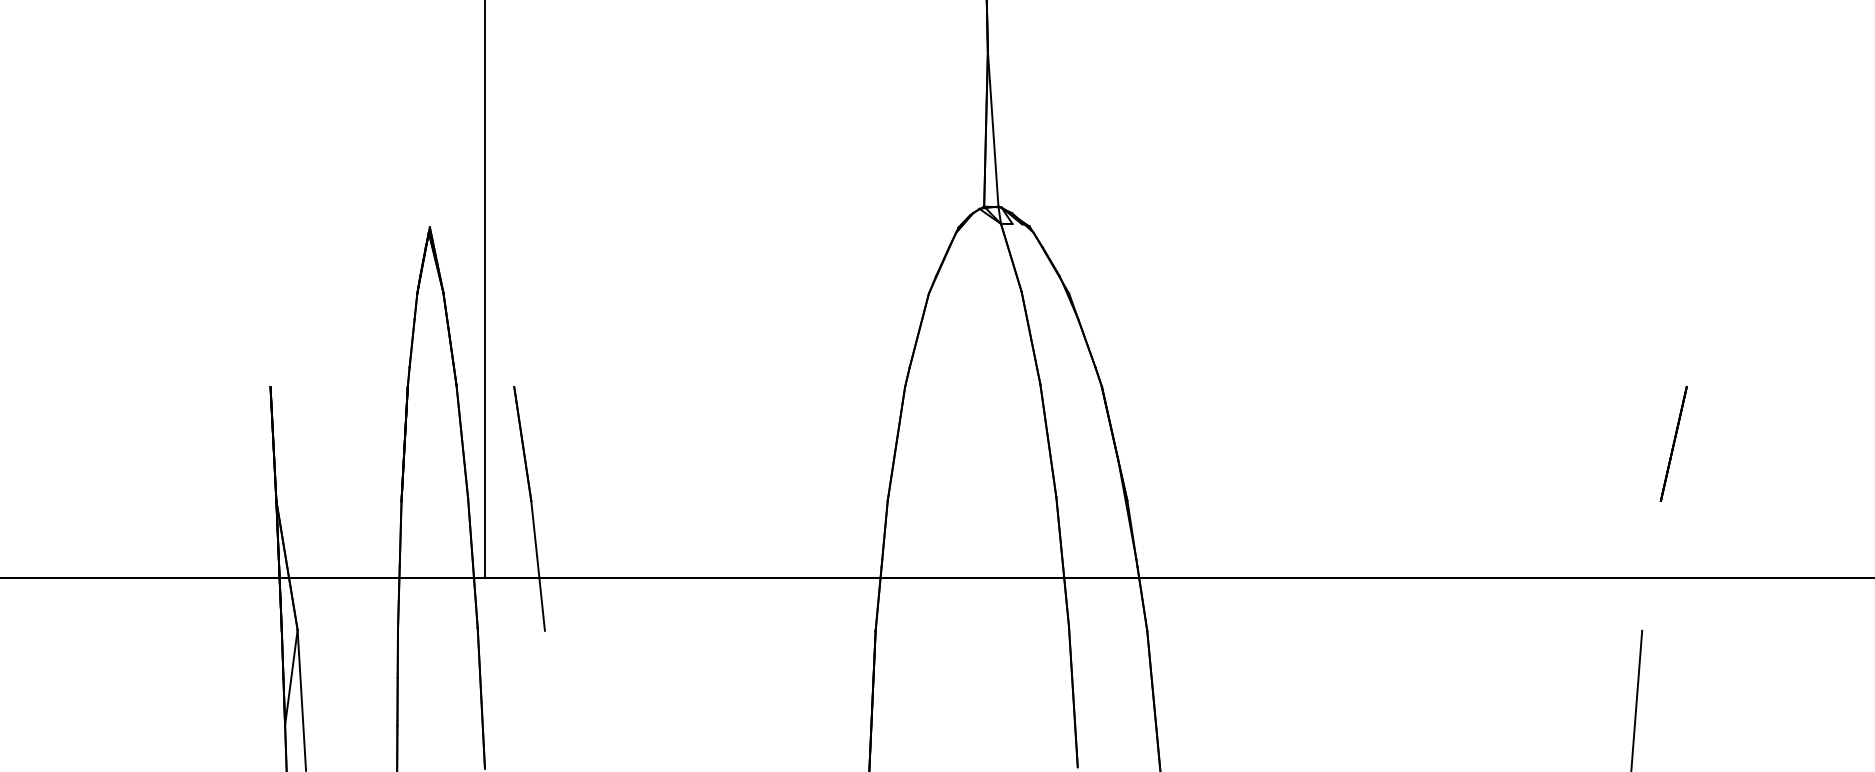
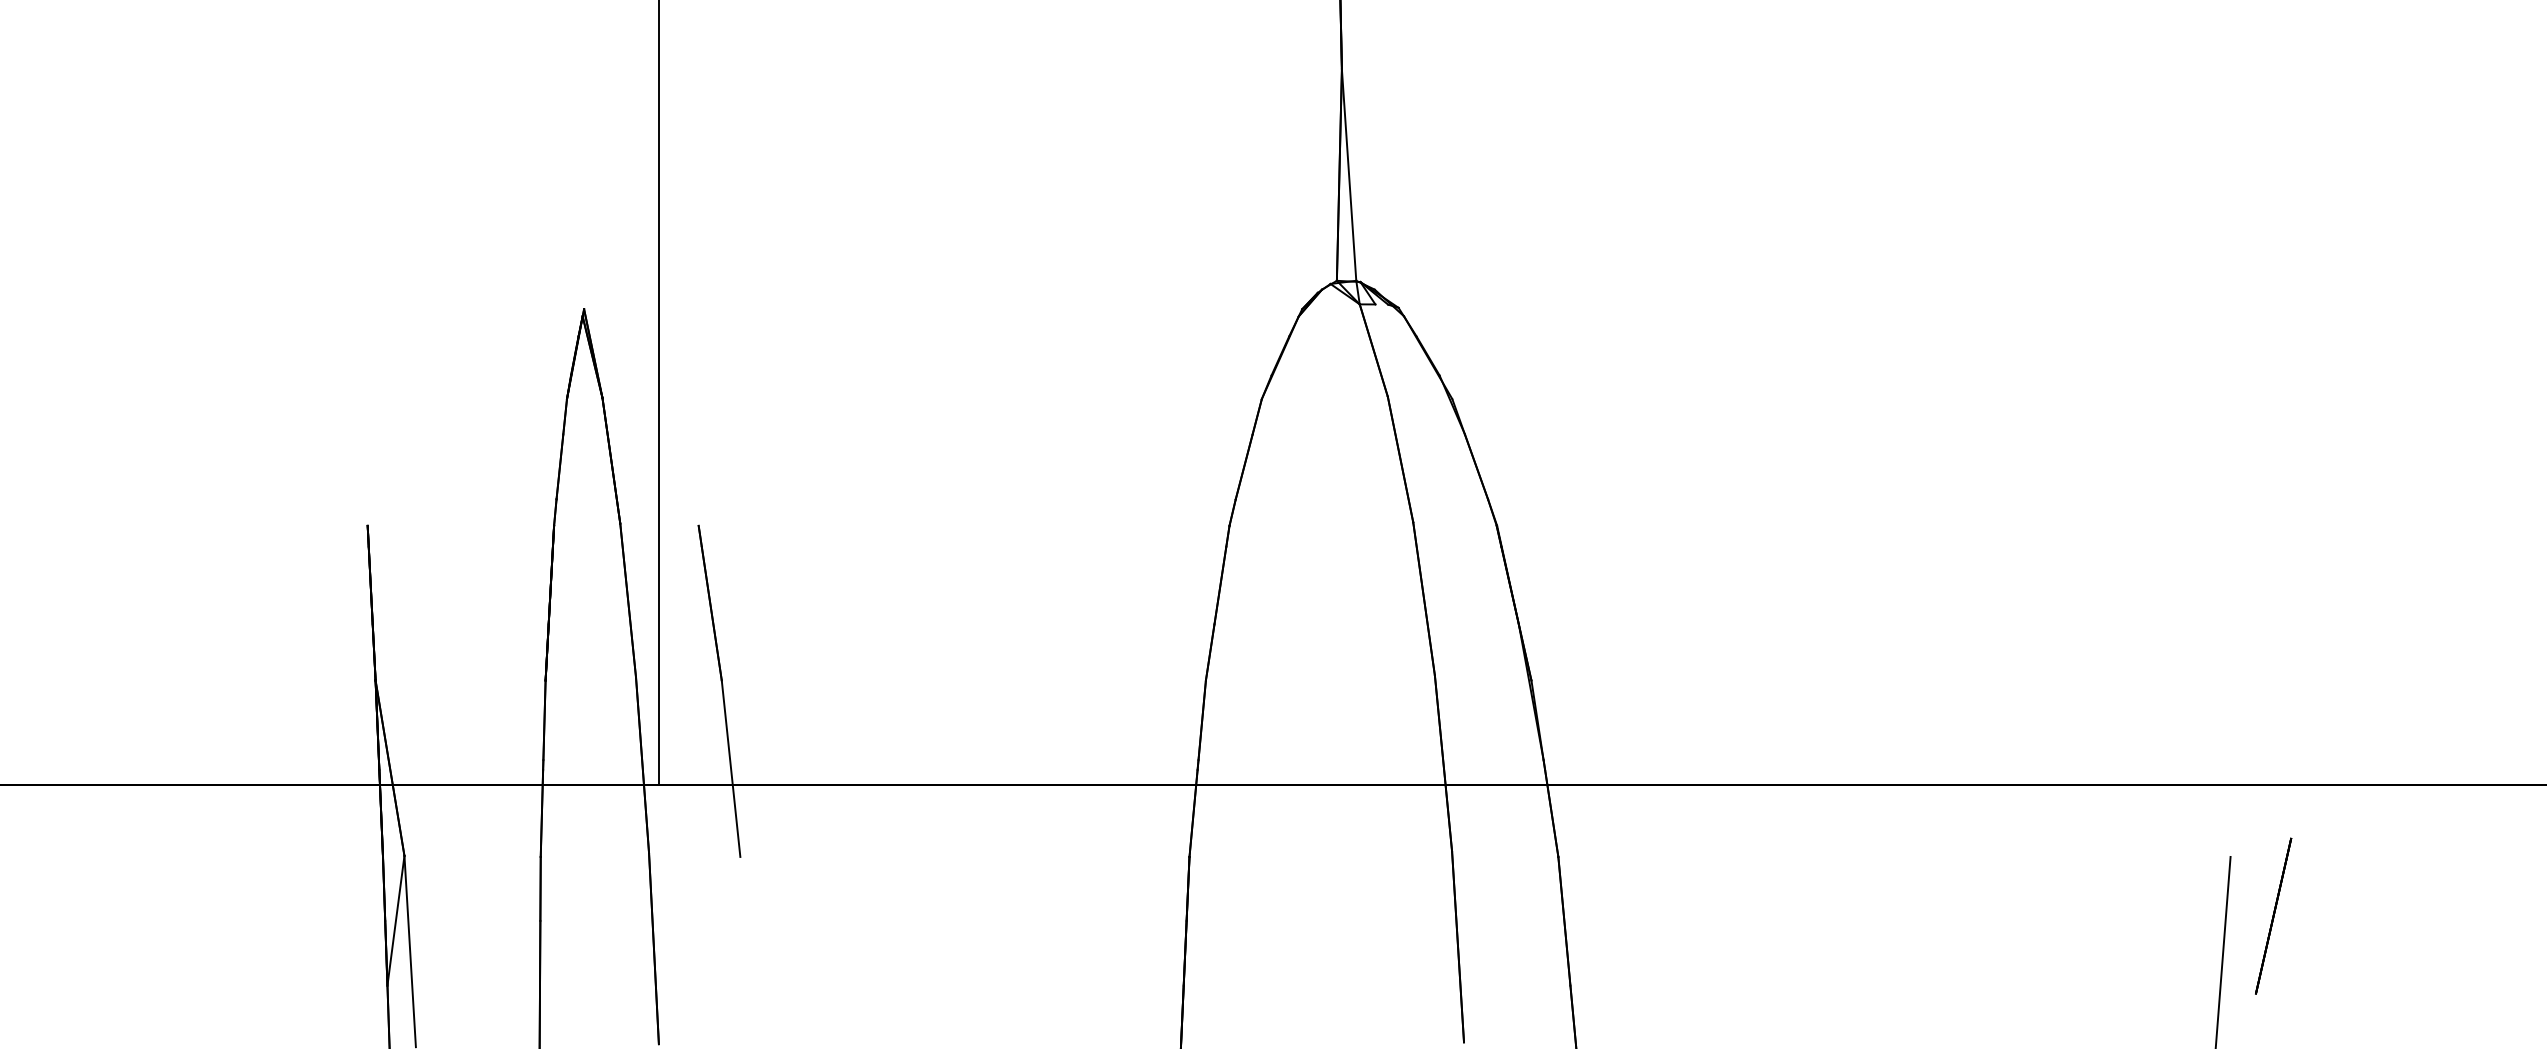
line: (1673, 443) -> (2273, 915), moved

